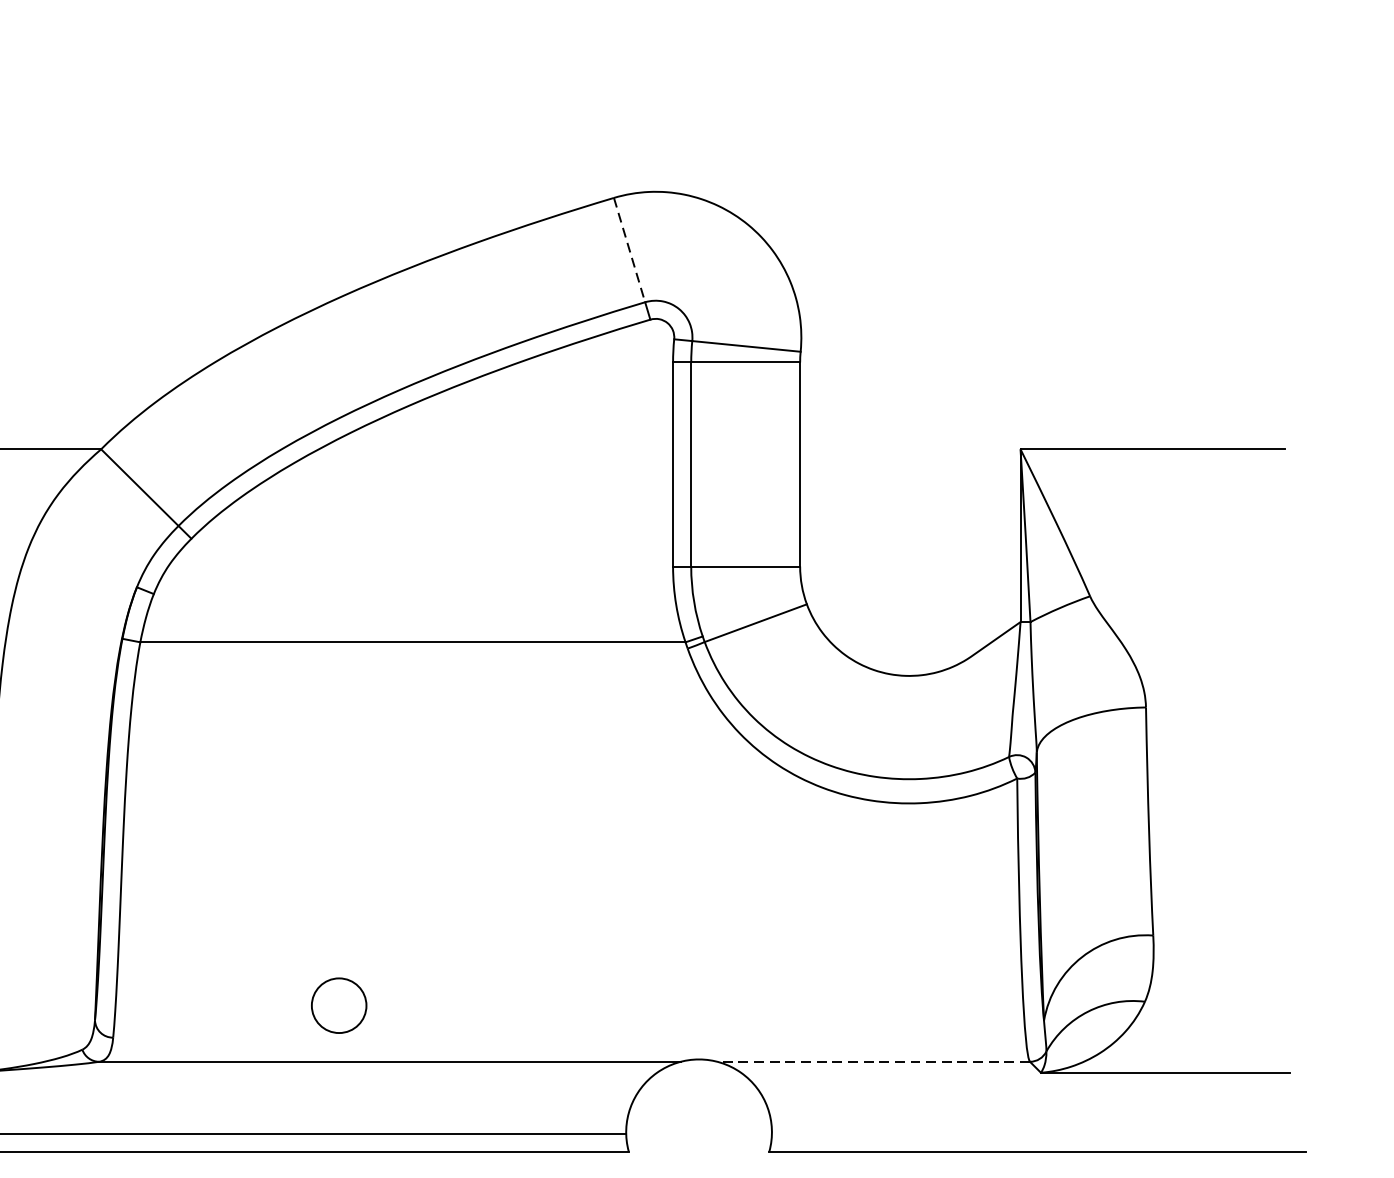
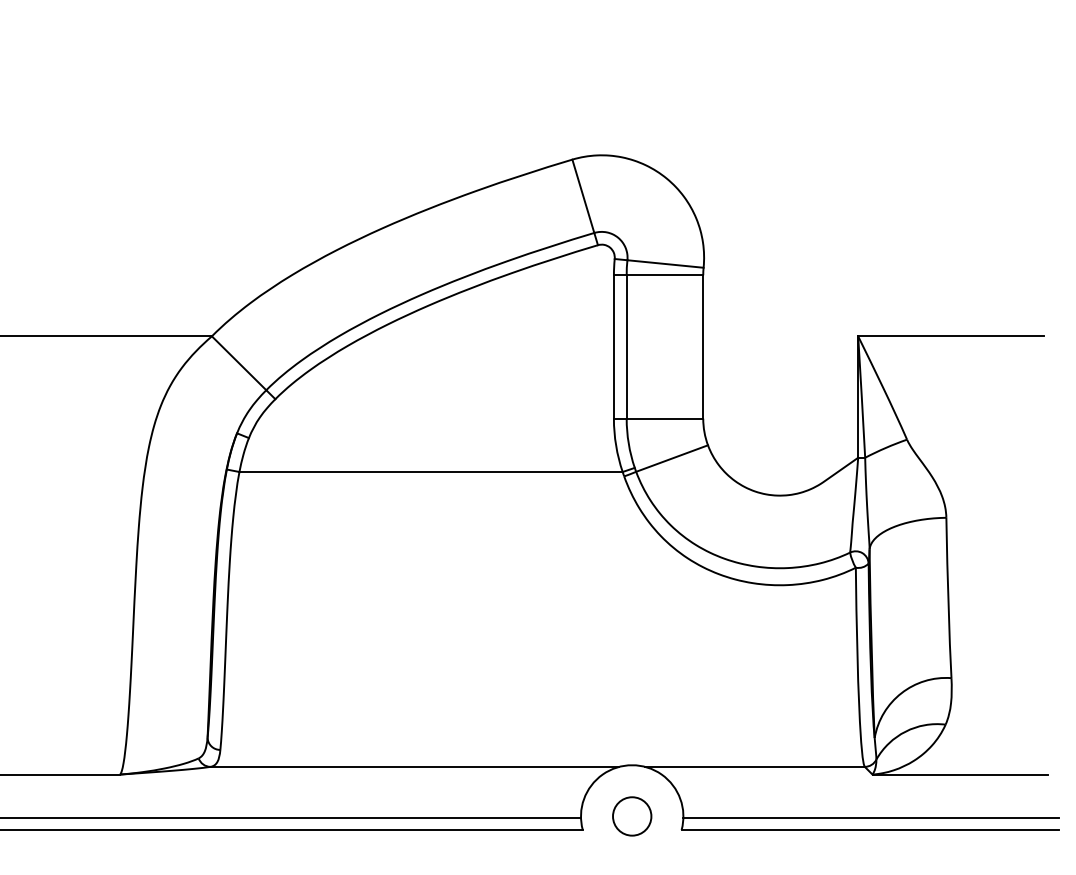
line: (629, 250) -> (583, 196), dashed -> solid
circle: (339, 1005) -> (632, 816), moved
line: (873, 1061) -> (754, 766), dashed -> solid
line: (1038, 1133) -> (870, 817), added

